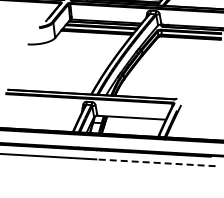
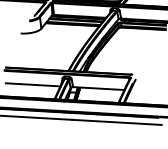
line: (43, 112) -> (32, 84), added
line: (155, 162) -> (116, 122), dashed -> solid

